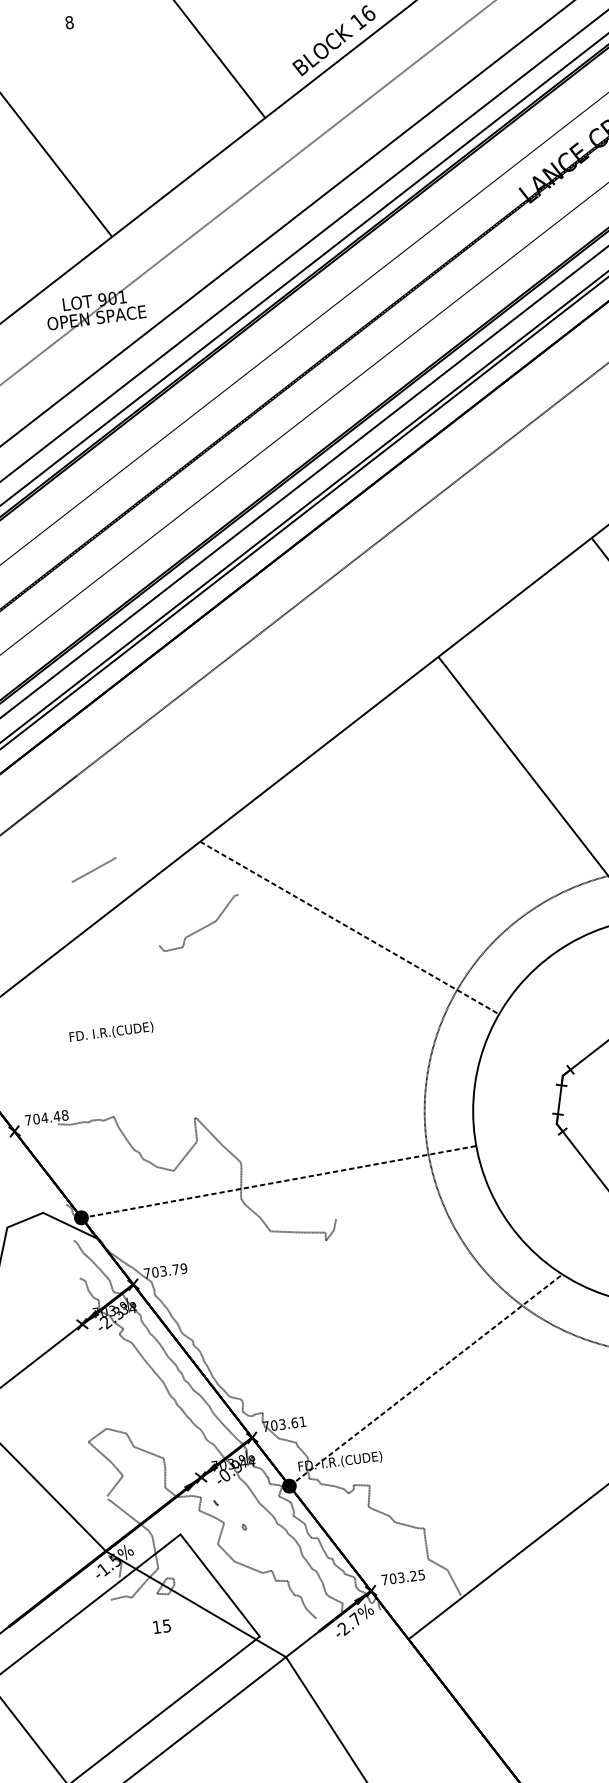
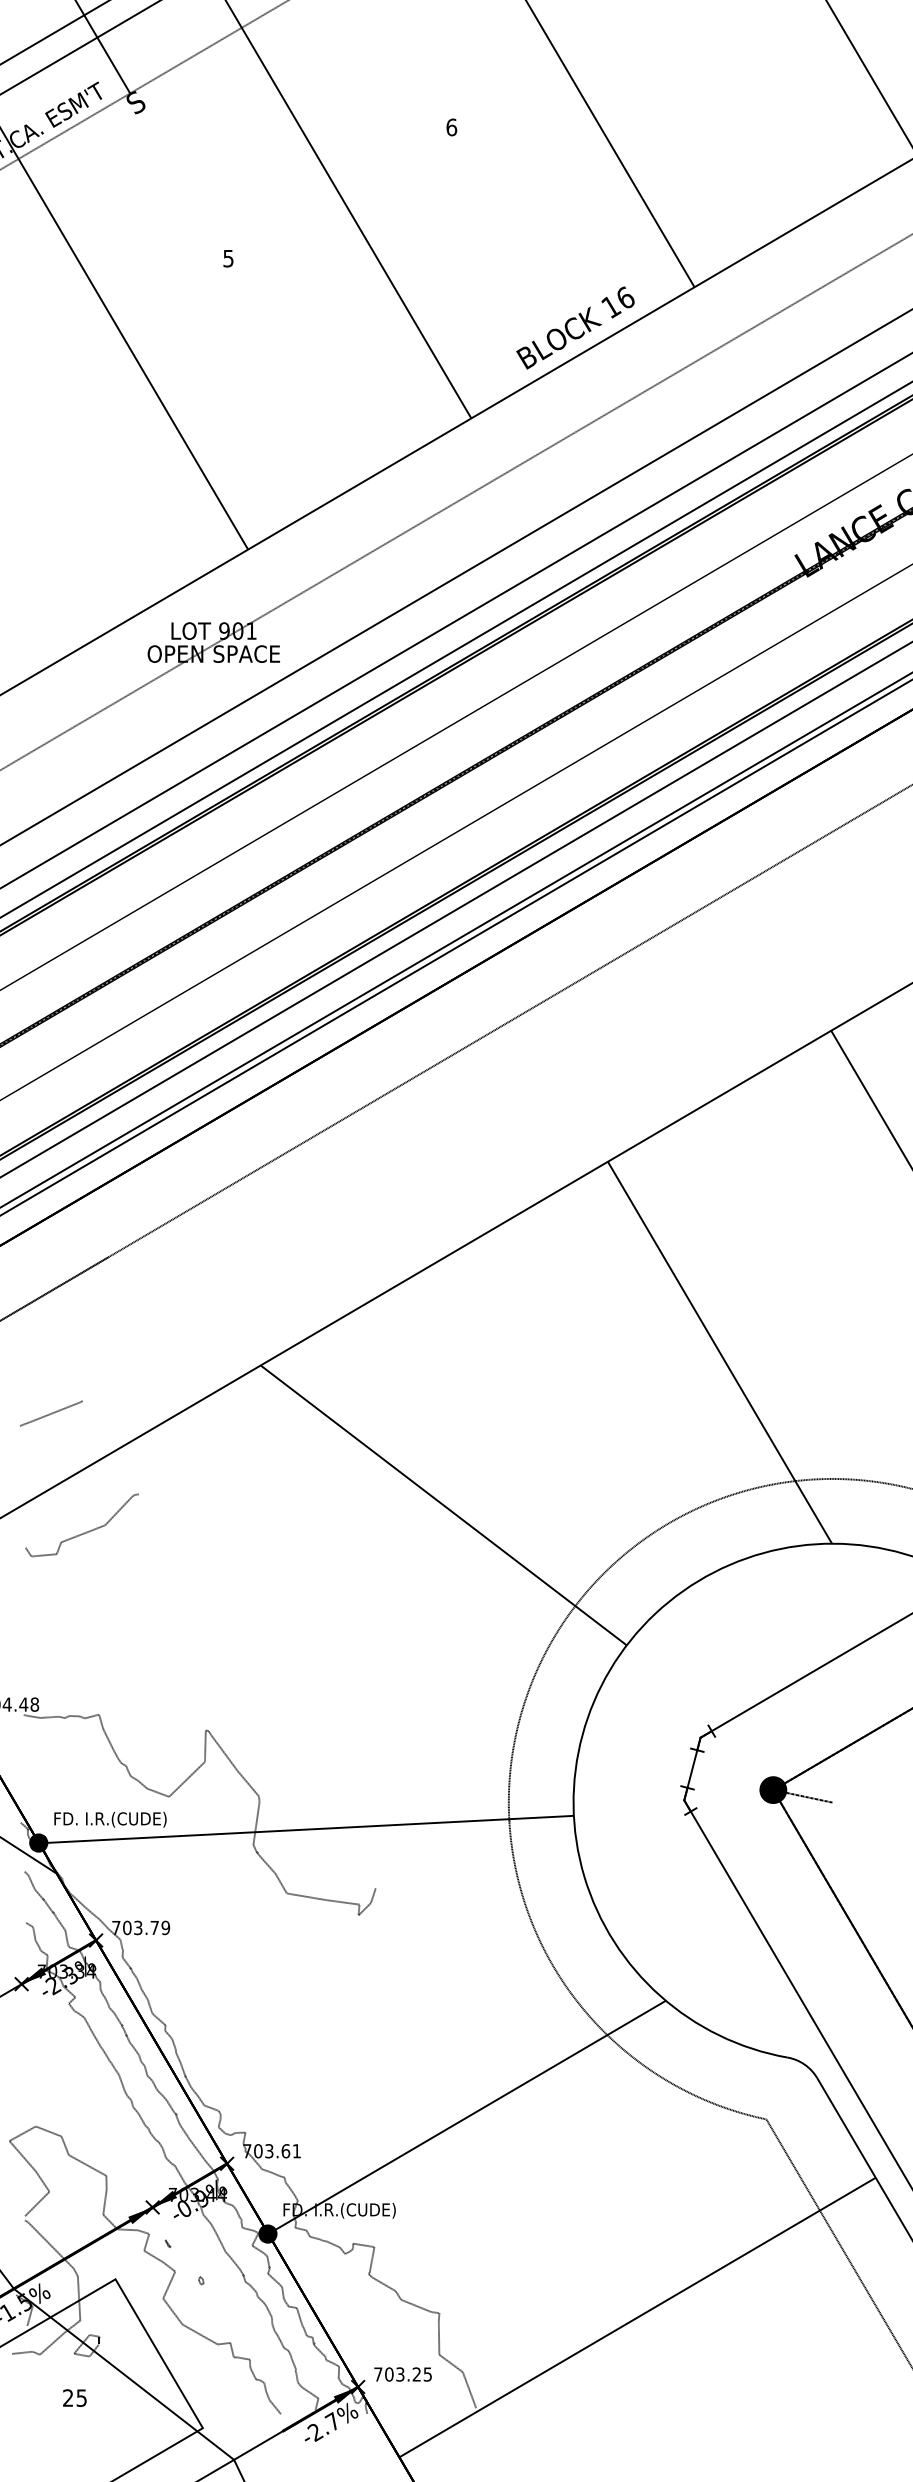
text: (69, 22) -> (228, 258), 8 -> 5
line: (93, 869) -> (50, 1413), moved
line: (350, 927) -> (444, 1505), dashed -> solid
curve: (200, 928) -> (83, 1532), moved
text: (111, 1032) -> (110, 1819), moved
line: (278, 1181) -> (306, 1829), dashed -> solid
line: (426, 1380) -> (467, 2117), dashed -> solid
text: (157, 1626) -> (68, 2397), 15 -> 25

